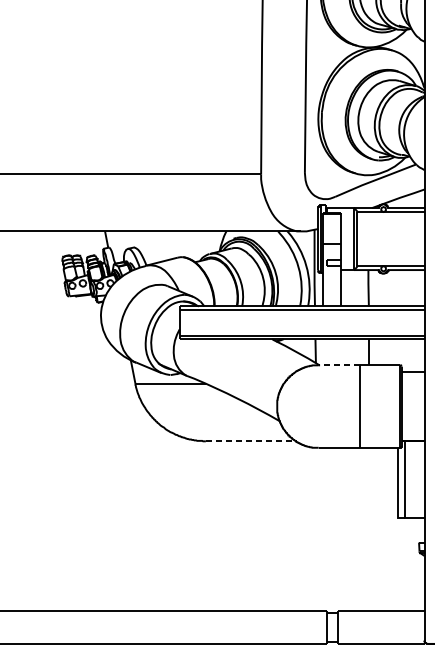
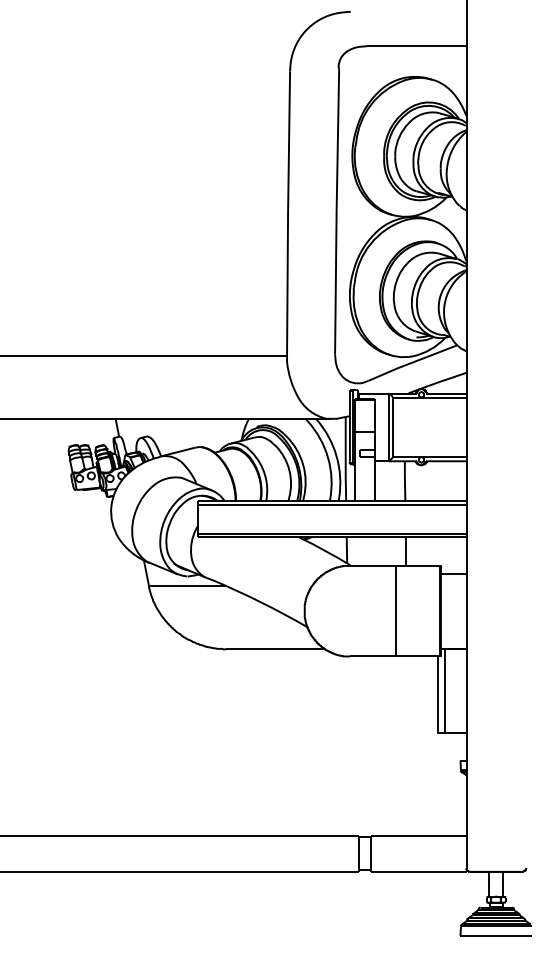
line: (338, 364) -> (372, 565), dashed -> solid
line: (251, 441) -> (276, 649), dashed -> solid

